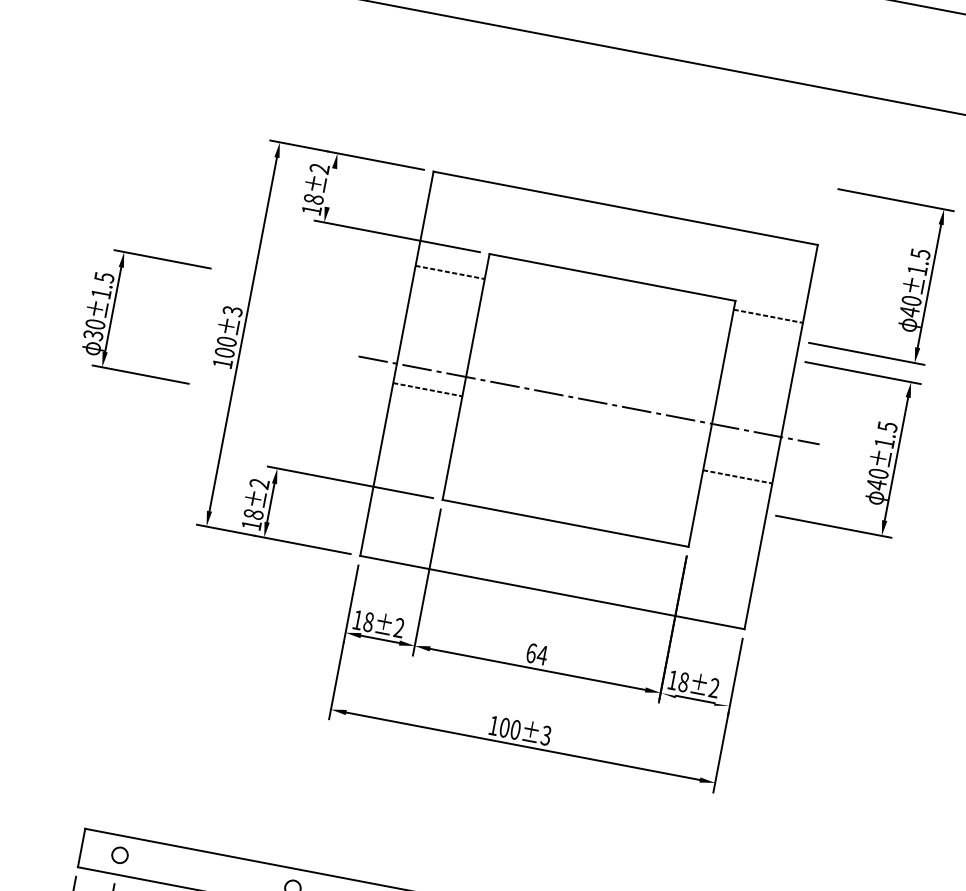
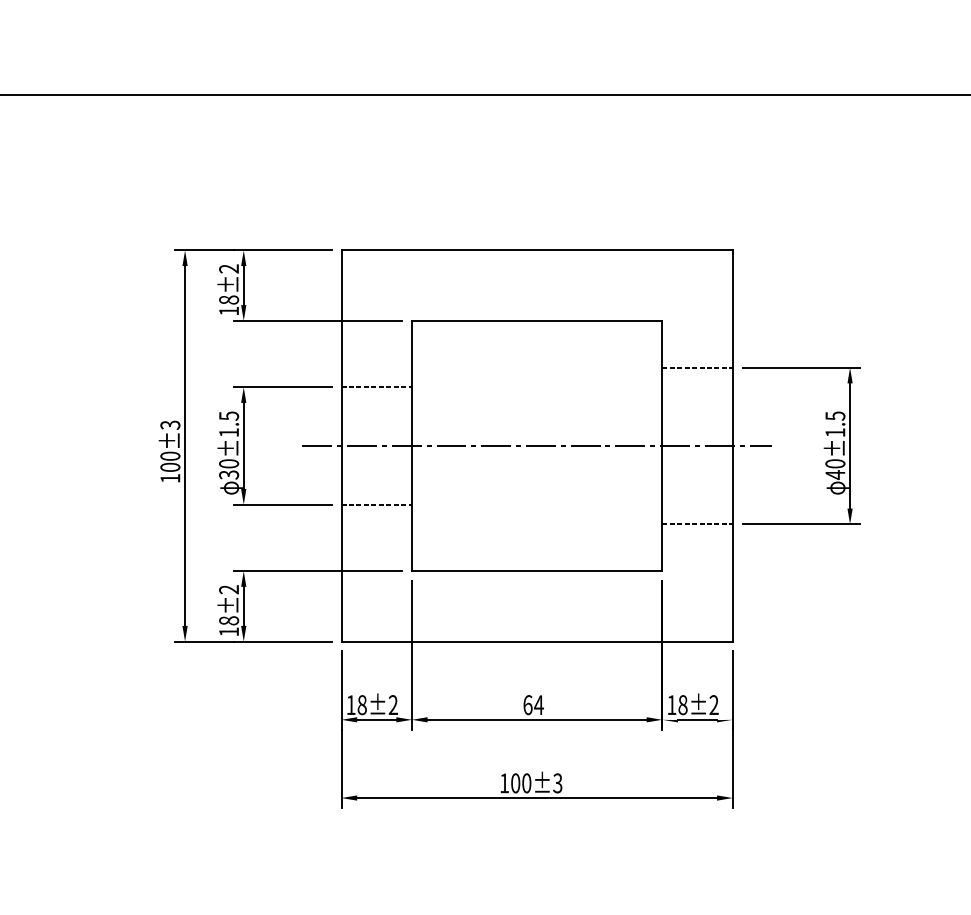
line: (330, 187) -> (243, 285), added
line: (449, 272) -> (376, 387), moved
part: (902, 283) -> (823, 272), removed
part: (114, 309) -> (244, 445), moved
line: (768, 316) -> (697, 367), moved
line: (427, 389) -> (376, 504), moved
line: (737, 477) -> (697, 524), moved

